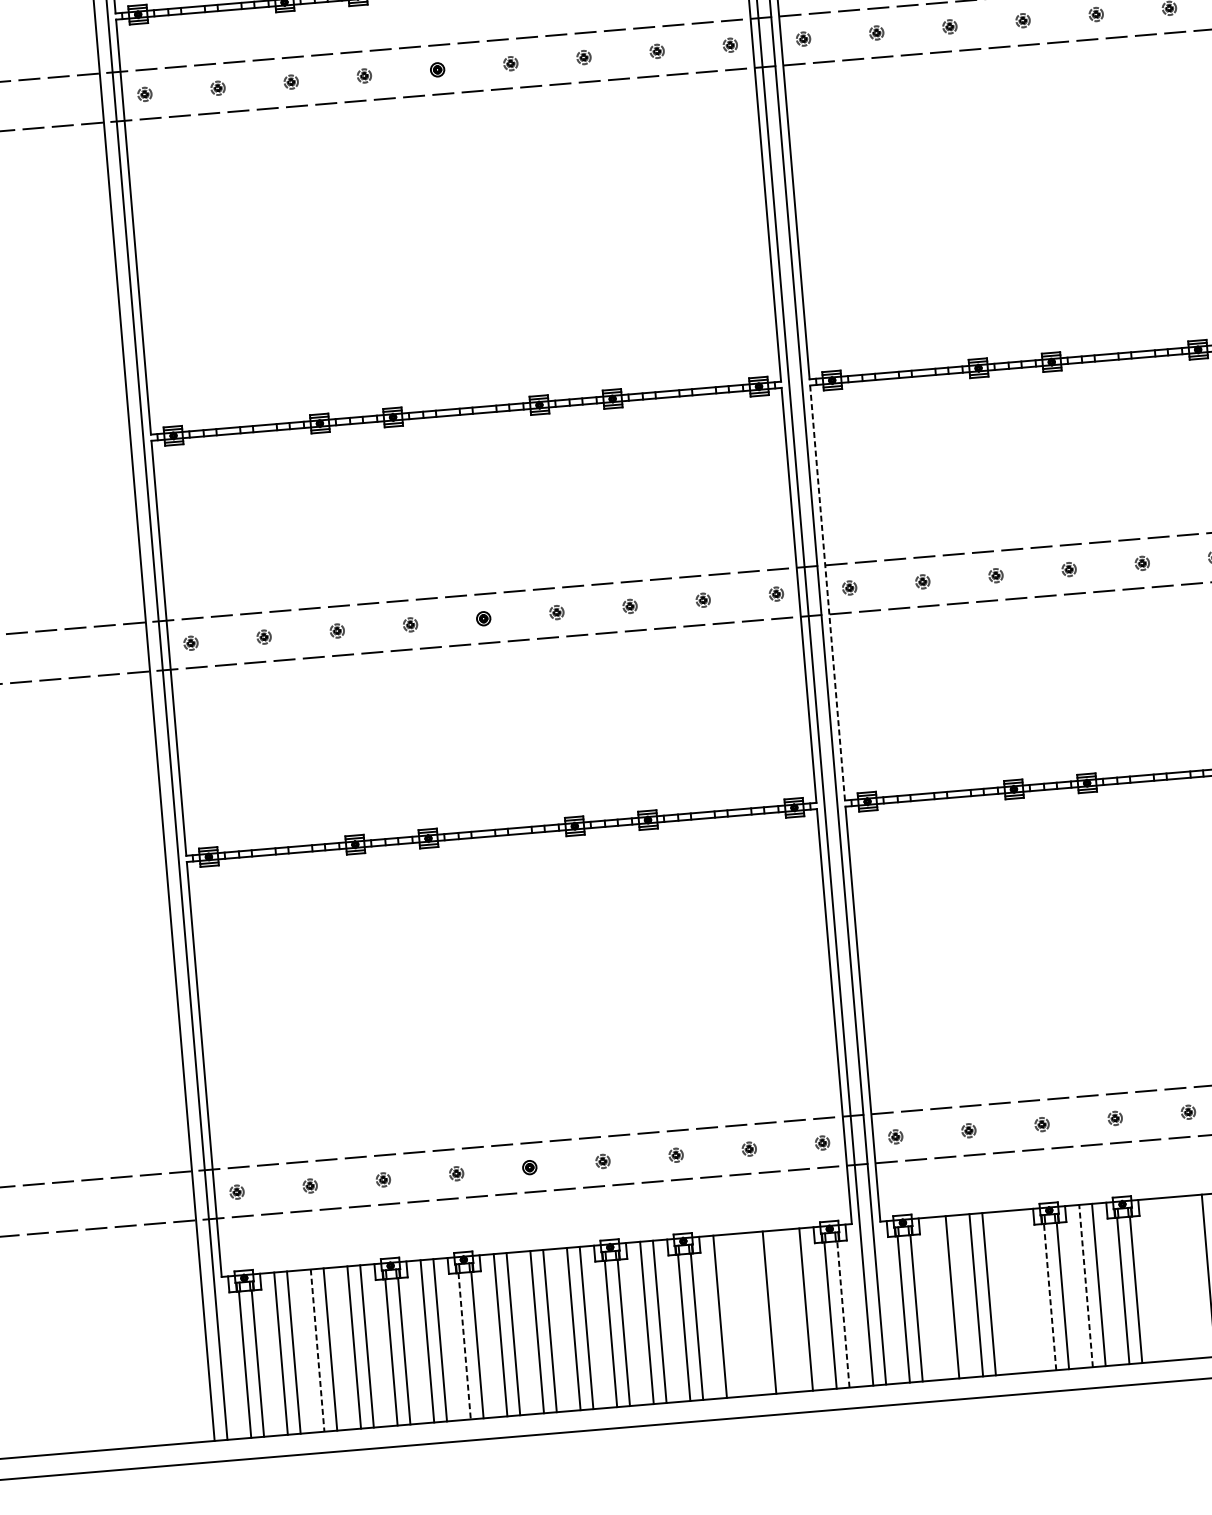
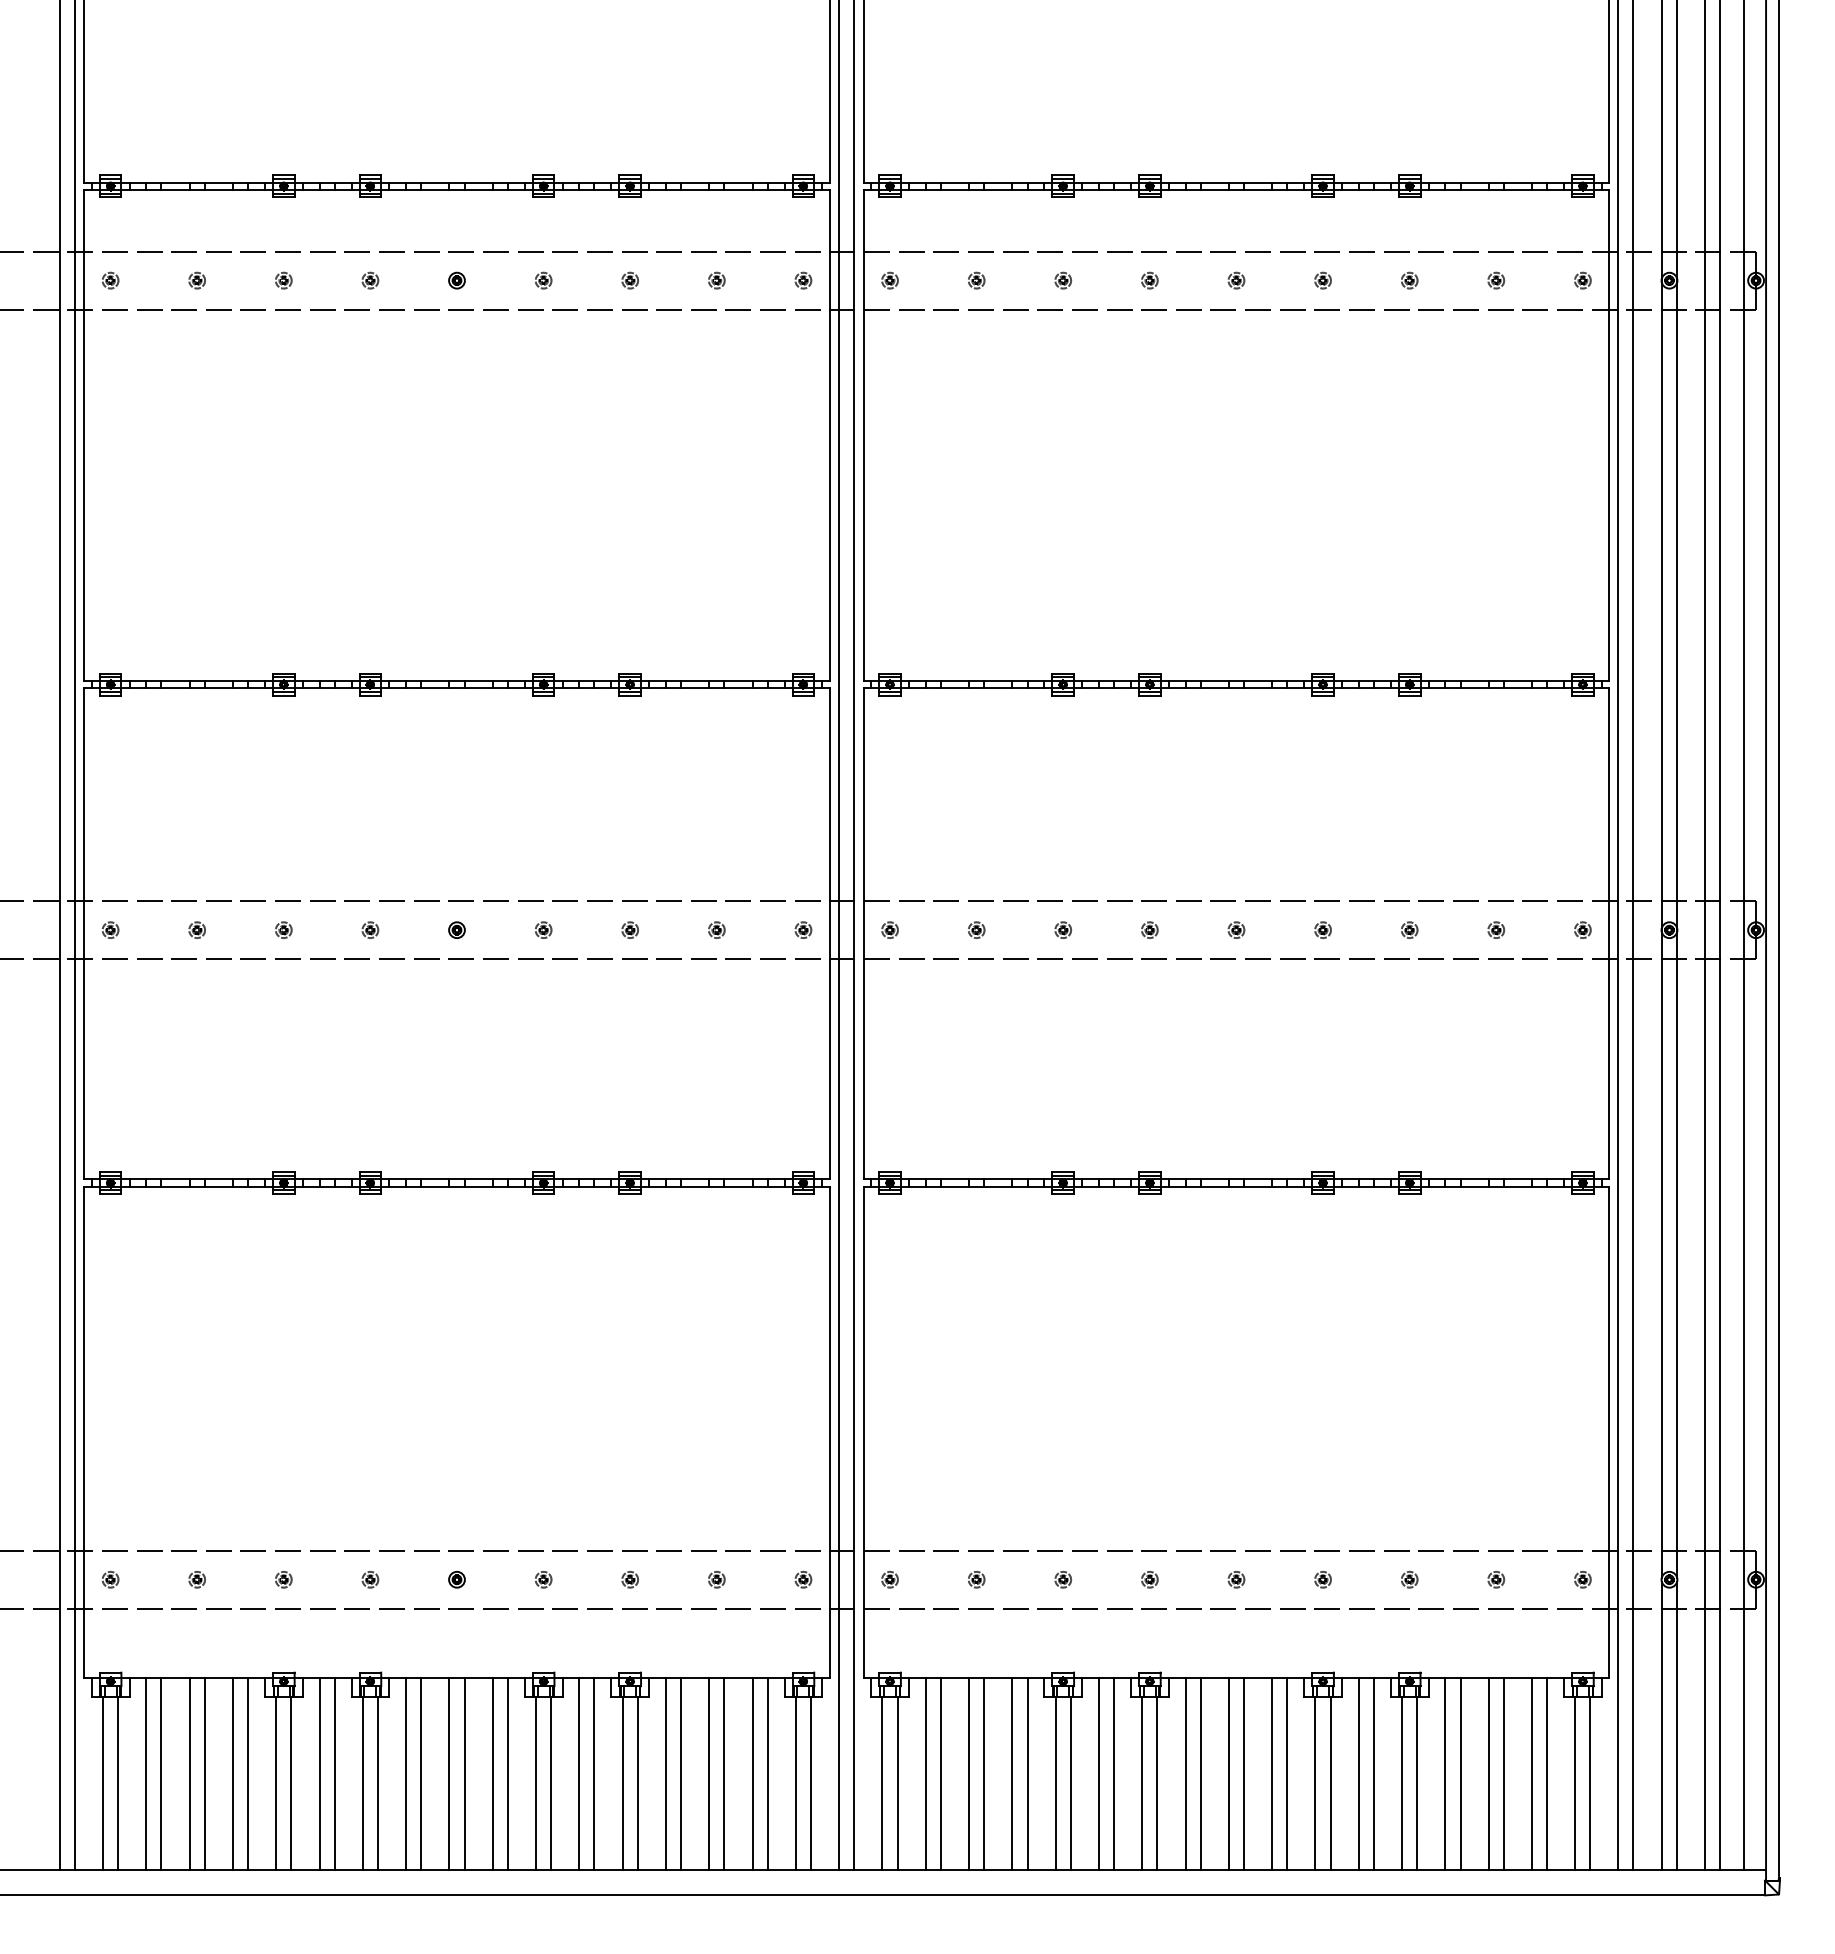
line: (827, 592) -> (863, 933), dashed -> solid
line: (1195, 1276) -> (1228, 1773), added
line: (1171, 1278) -> (1200, 1773), added
line: (1159, 1279) -> (1185, 1773), added
line: (1085, 1285) -> (1098, 1773), dashed -> solid
line: (1025, 1290) -> (1027, 1773), added
line: (1012, 1291) -> (1012, 1773), added
line: (1050, 1297) -> (1055, 1783), dashed -> solid
line: (939, 1298) -> (925, 1773), added
line: (793, 1310) -> (752, 1773), added
line: (756, 1313) -> (709, 1773), added
line: (843, 1314) -> (811, 1783), dashed -> solid
line: (733, 1315) -> (681, 1773), added
line: (464, 1346) -> (362, 1783), dashed -> solid
line: (317, 1351) -> (189, 1774), dashed -> solid

